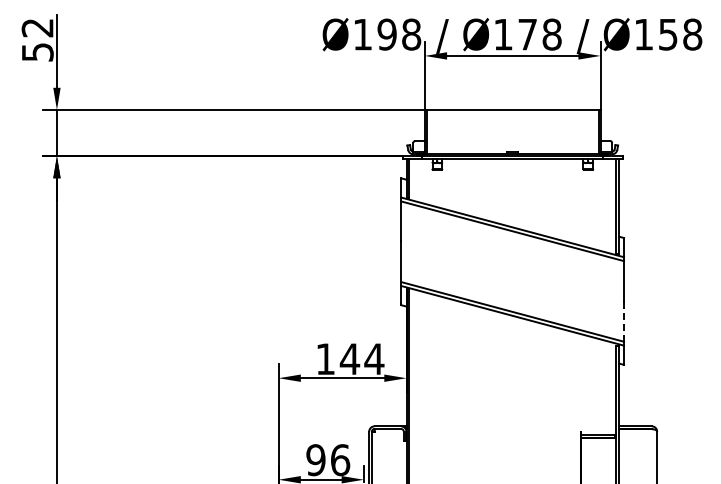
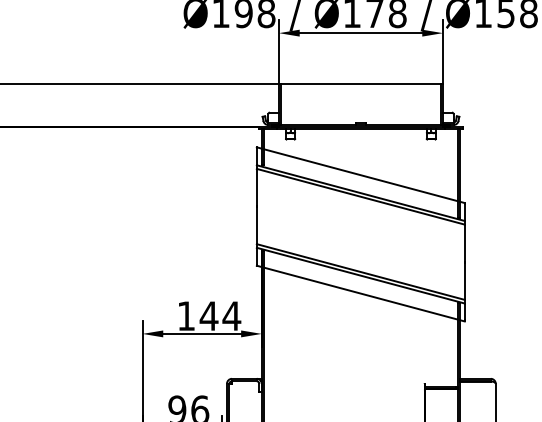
line: (512, 207) -> (360, 174), added
line: (624, 321) -> (465, 280), dashed -> solid
line: (512, 334) -> (360, 293), added

